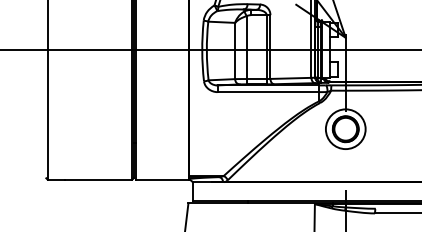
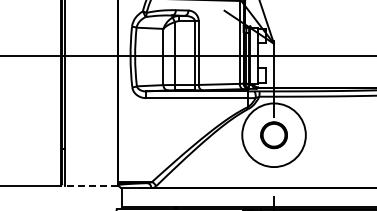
circle: (345, 129) -> (273, 135), size x1.6
line: (162, 179) -> (90, 185), solid -> dashed

